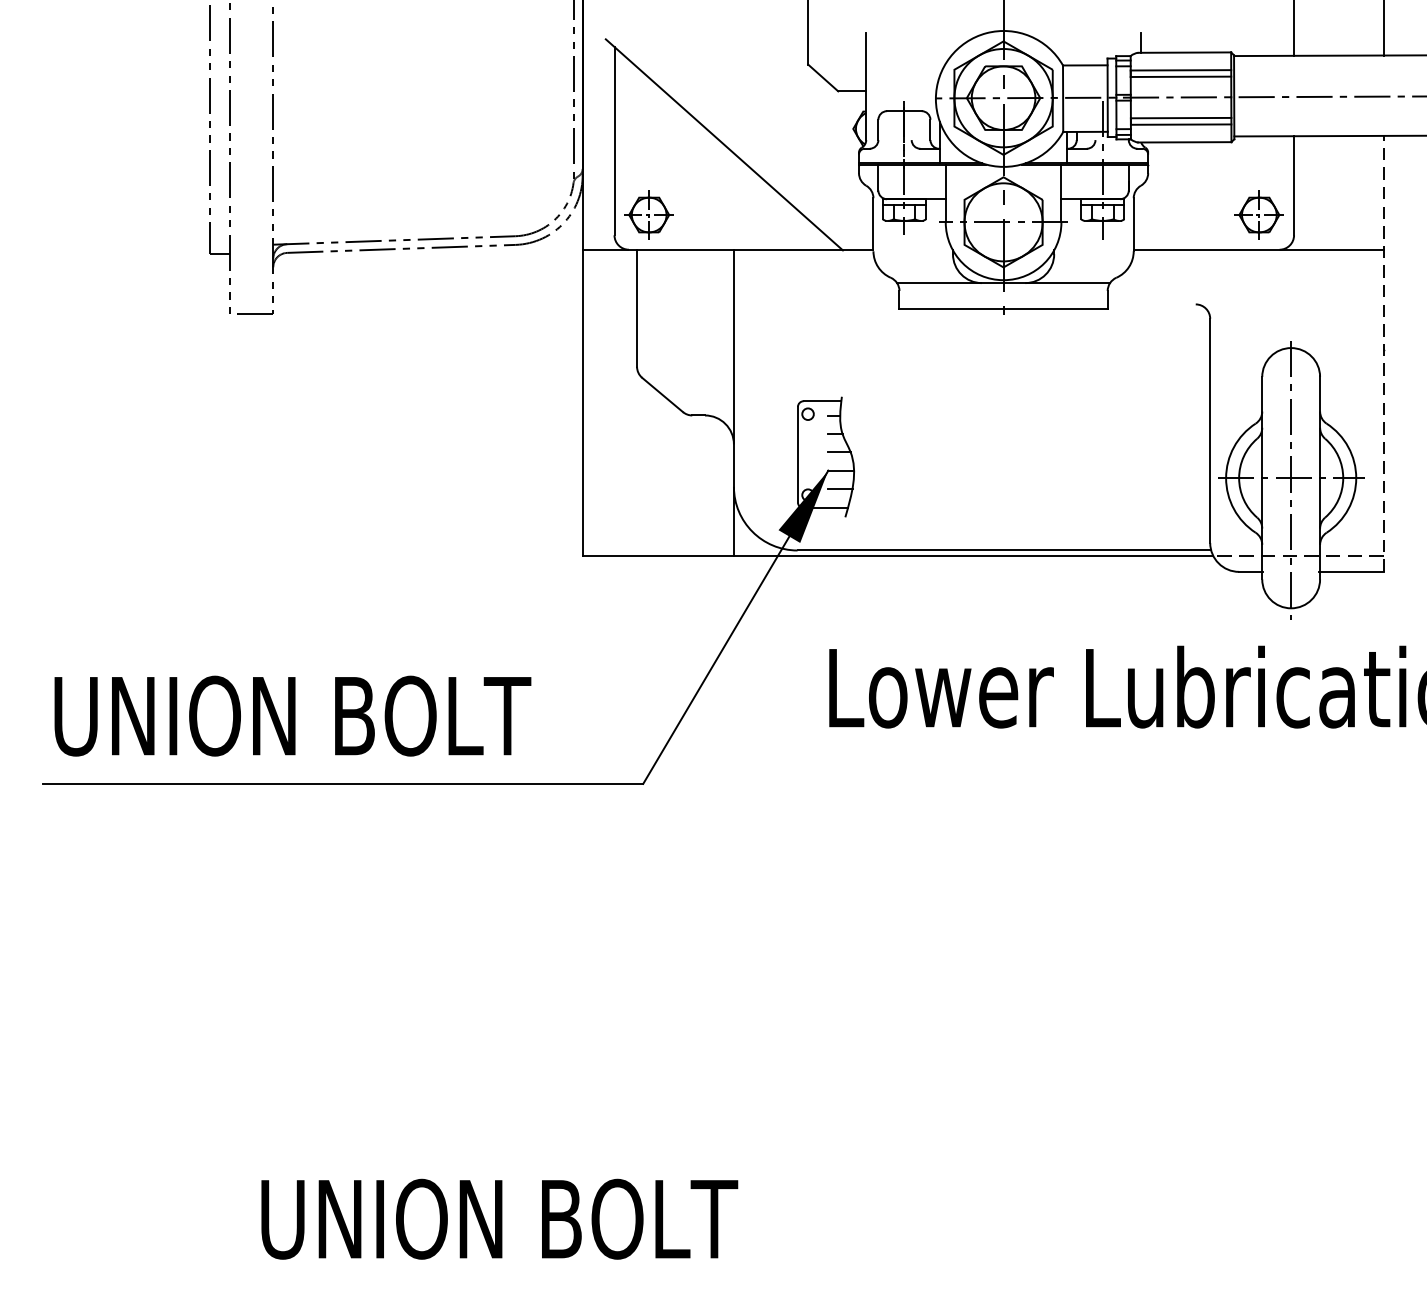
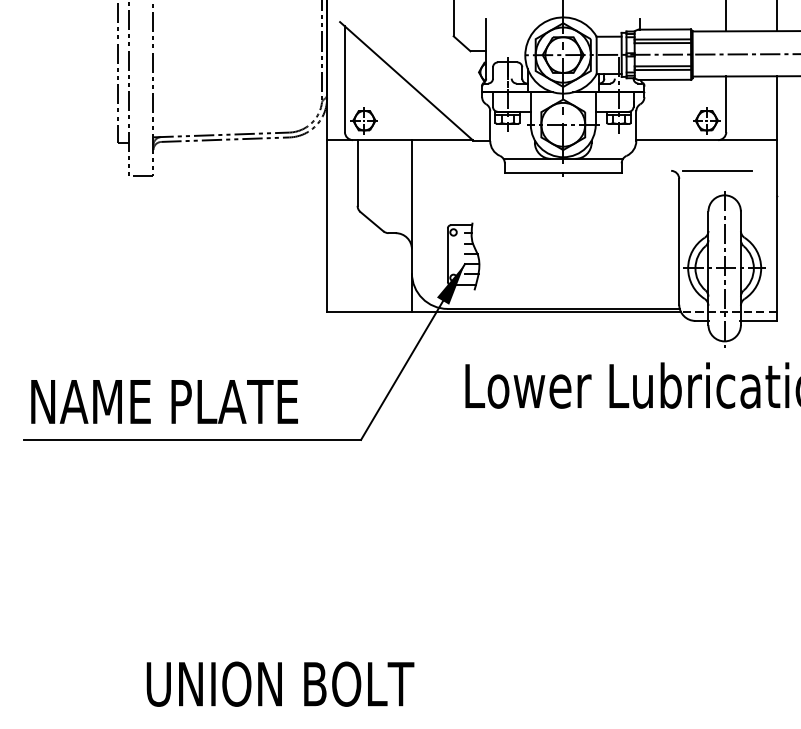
line: (1278, 303) -> (717, 170), added
line: (1383, 353) -> (776, 198), dashed -> solid
text: (292, 715) -> (164, 401), UNION BOLT -> NAME PLATE

